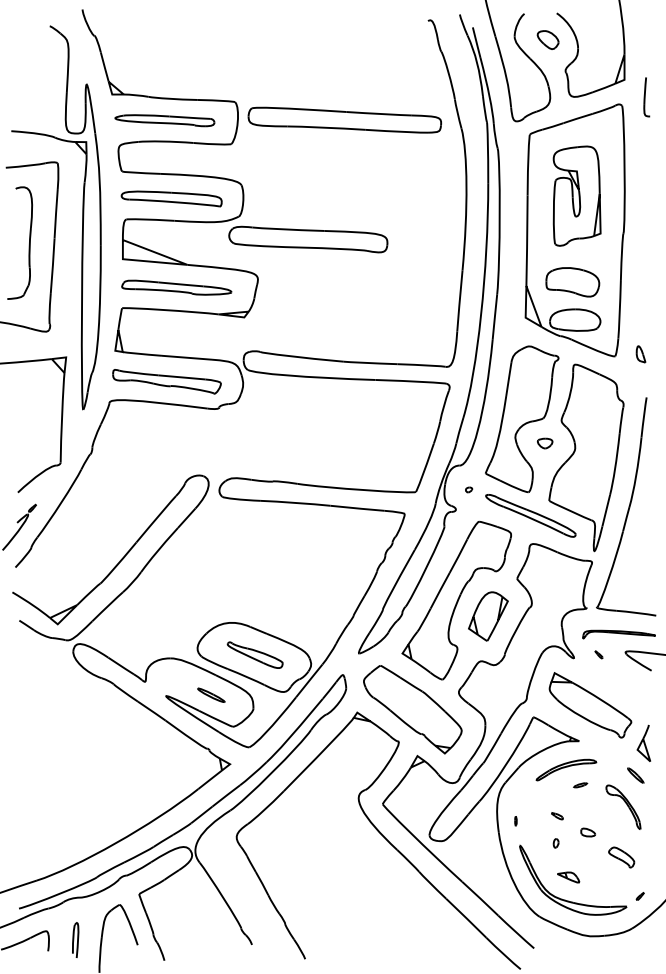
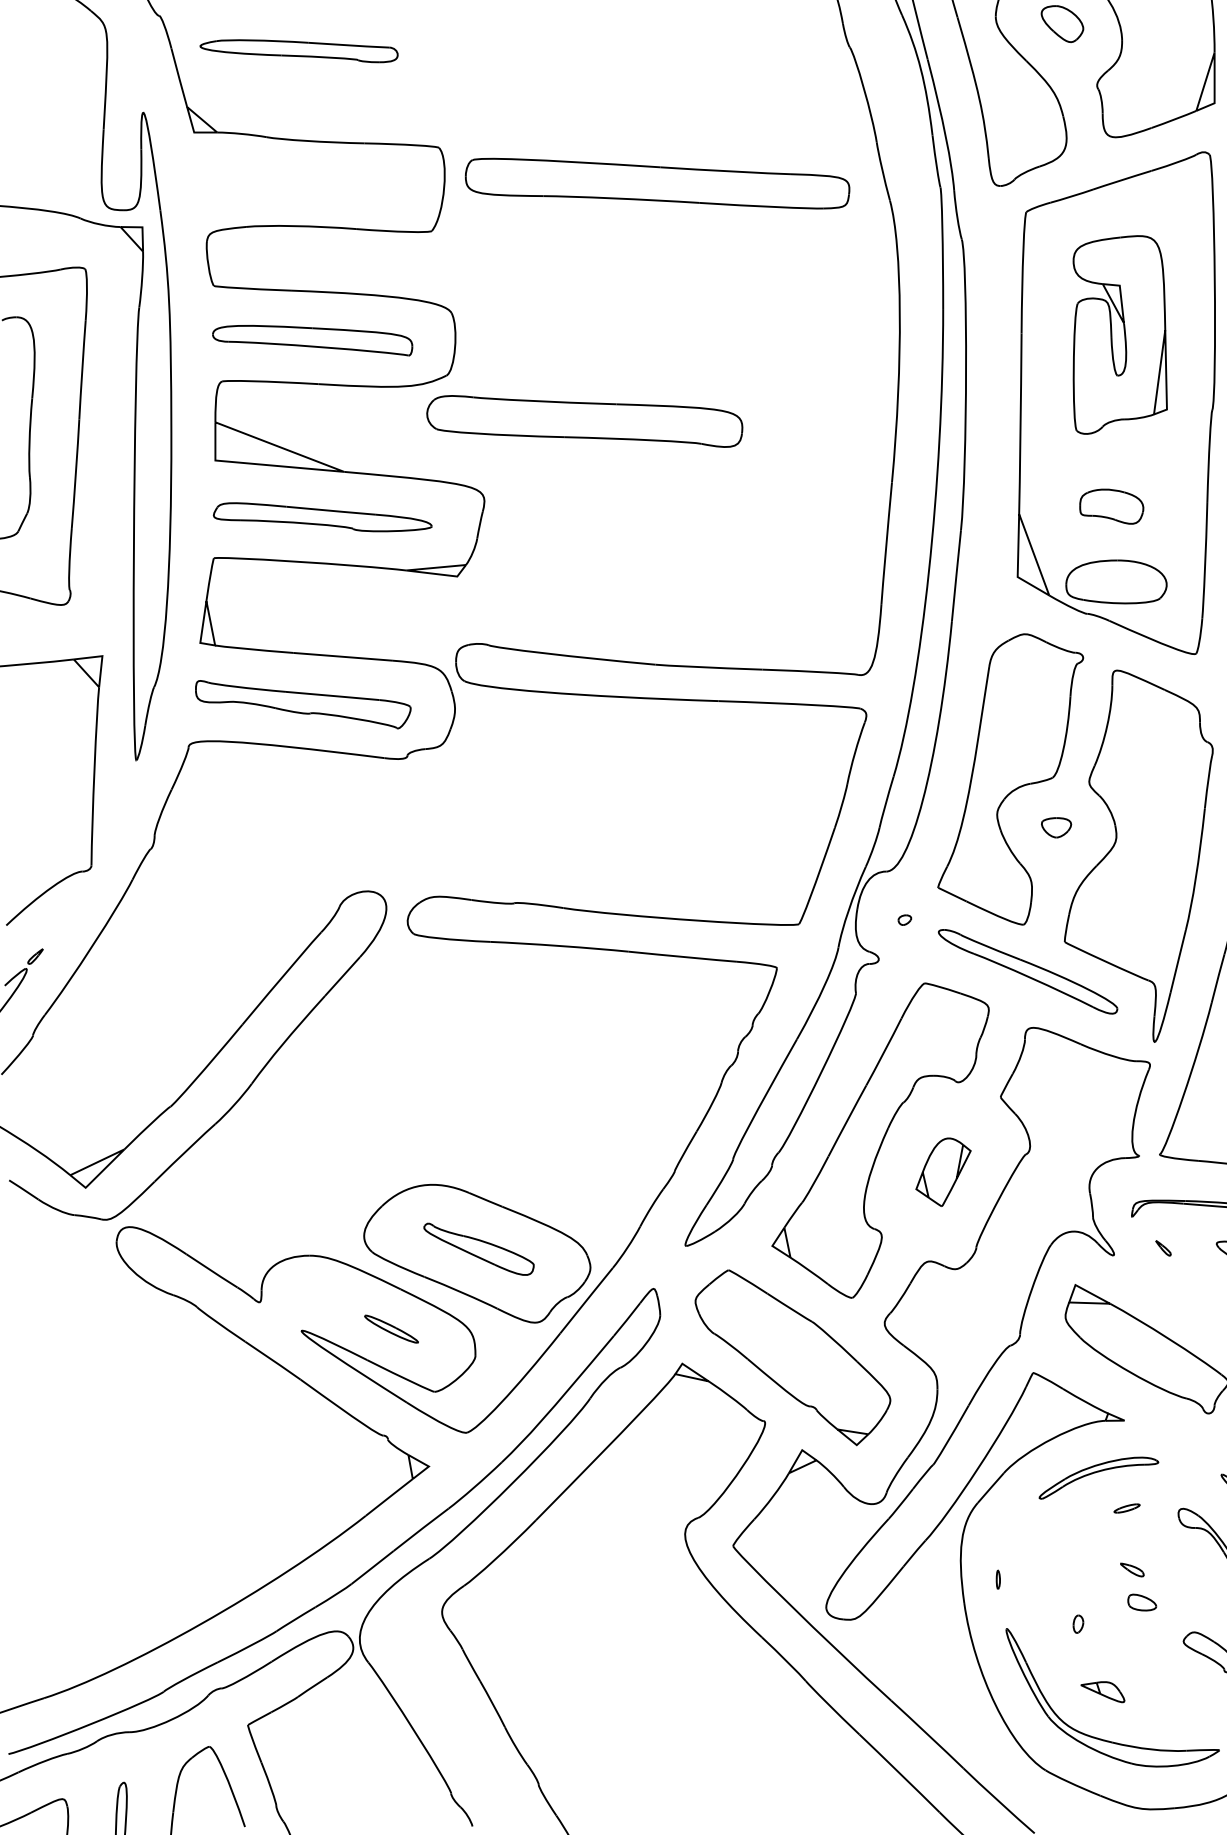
part: (164, 120) -> (298, 50), moved
part: (572, 282) -> (1110, 506), size x0.6
part: (488, 616) -> (943, 1172), size x0.7
part: (557, 816) -> (1132, 1570), moved

